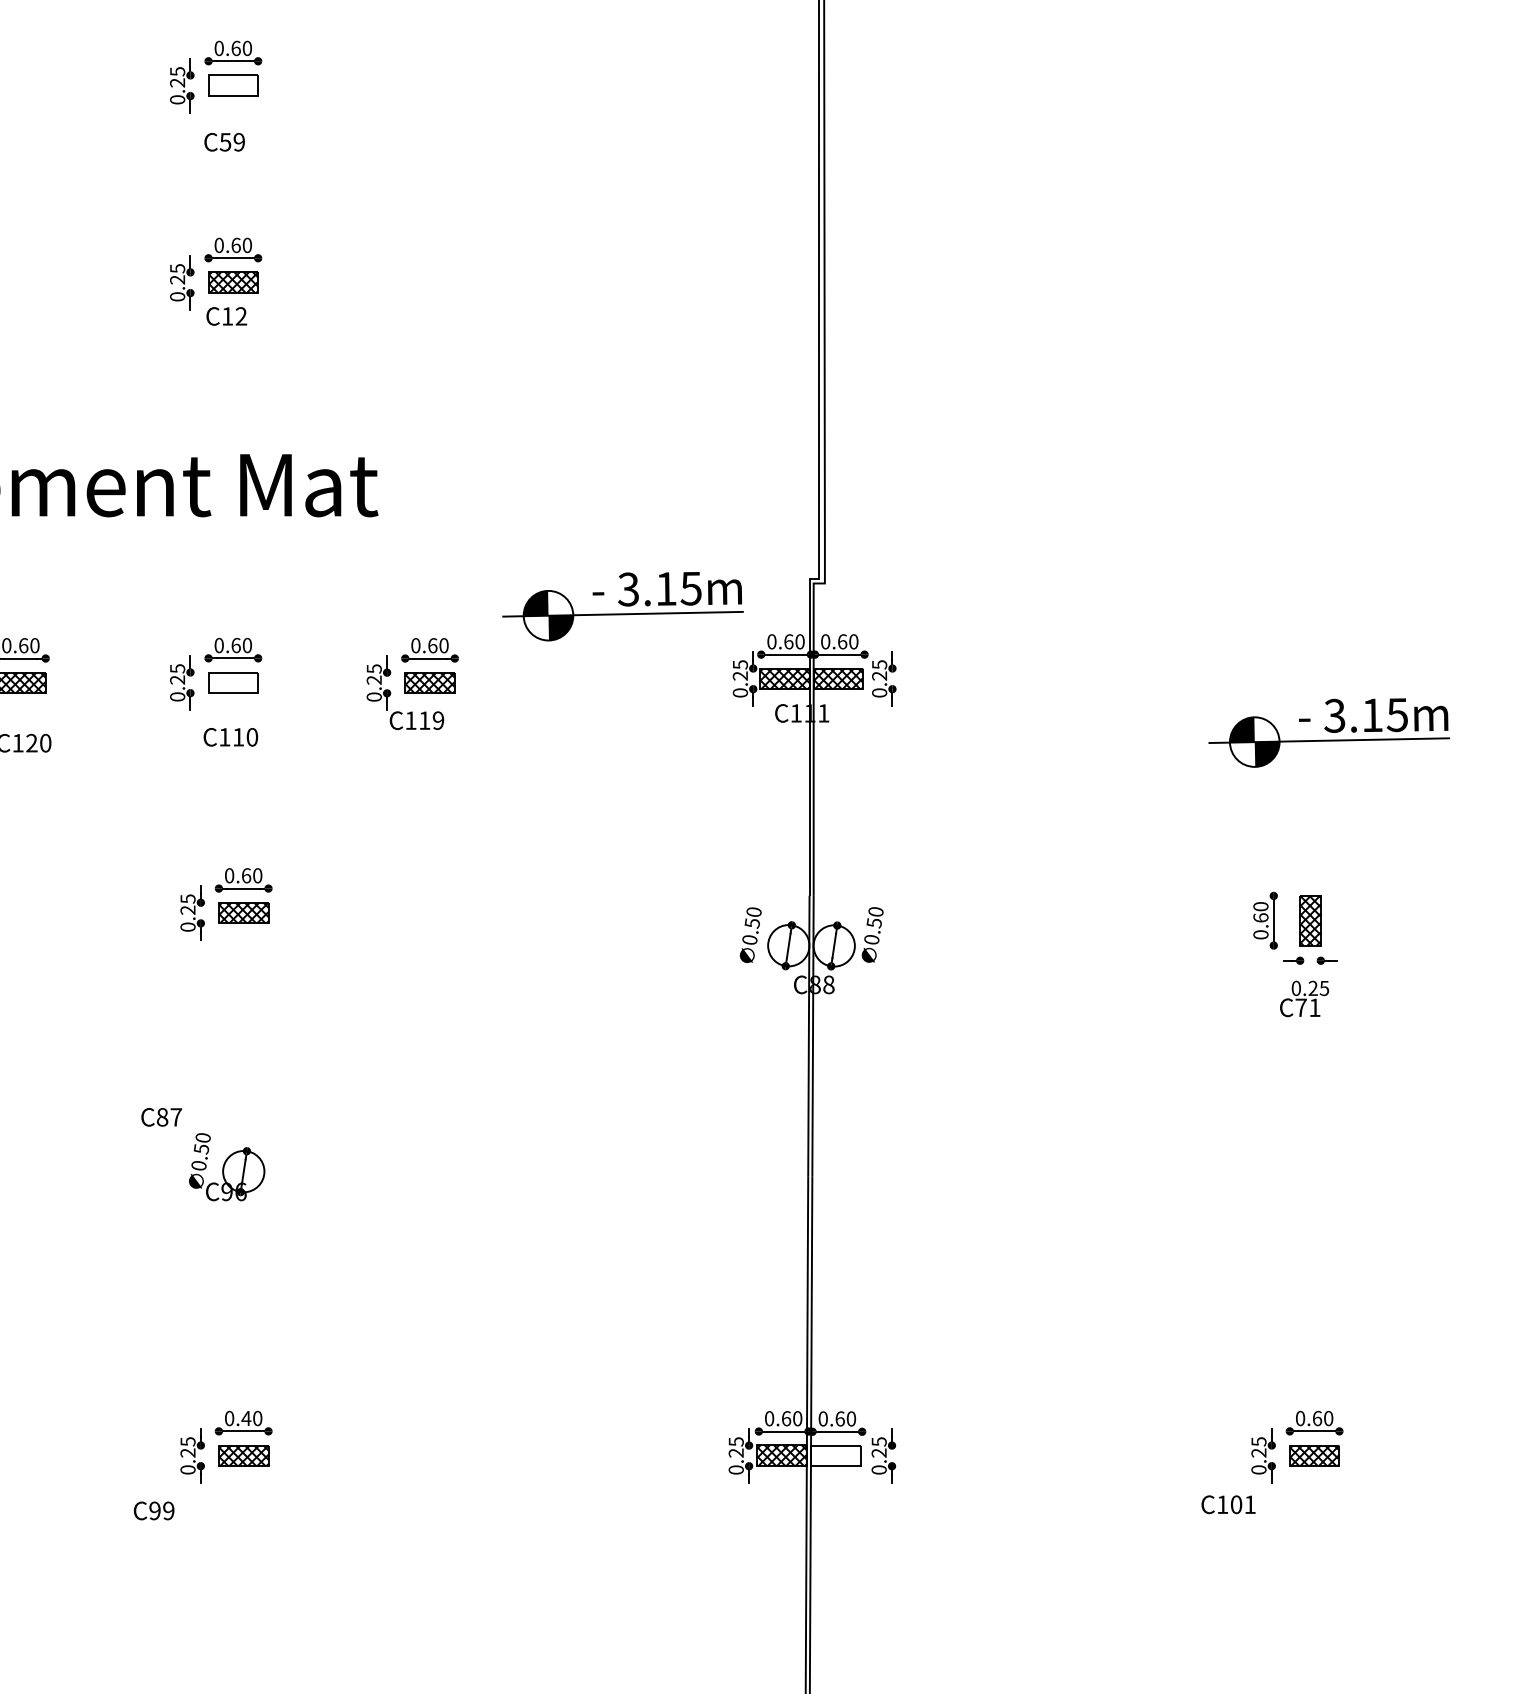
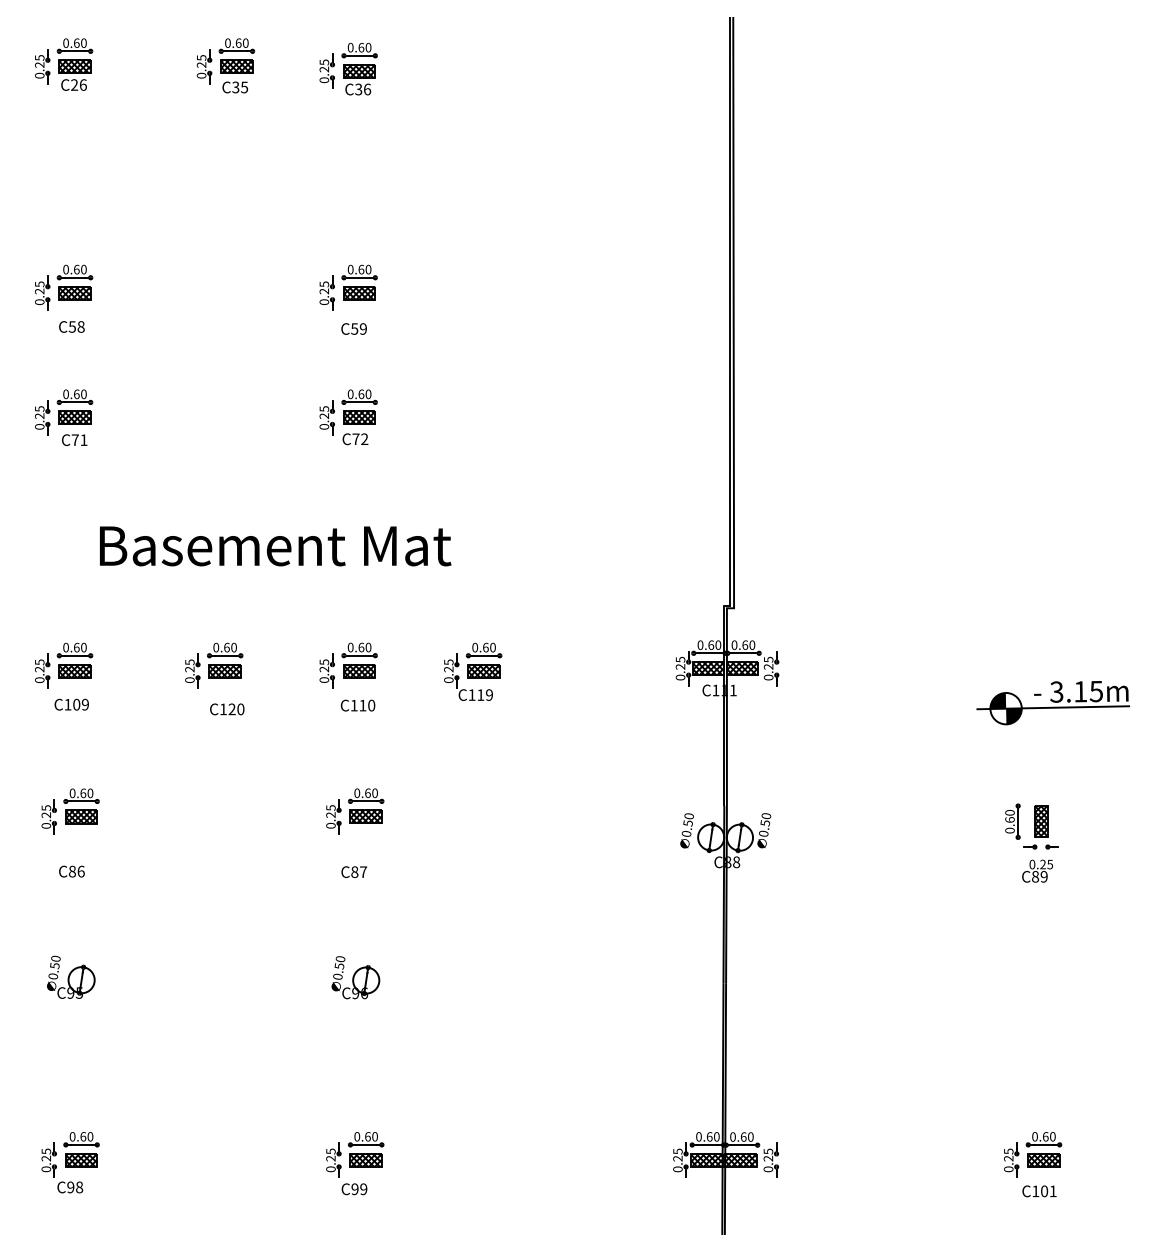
hatch: (233, 84) -> (359, 292), added
text: (226, 315) -> (355, 438), C12 -> C72
part: (621, 607) -> (605, 623), removed
hatch: (233, 681) -> (359, 670), added
text: (1307, 1007) -> (1039, 876), C71 -> C89
text: (162, 1116) -> (354, 871), moved
text: (245, 1418) -> (367, 1136), 0.40 -> 0.60
hatch: (835, 1454) -> (740, 1159), added
text: (1228, 1504) -> (1039, 1191), moved
text: (154, 1511) -> (354, 1189), moved

